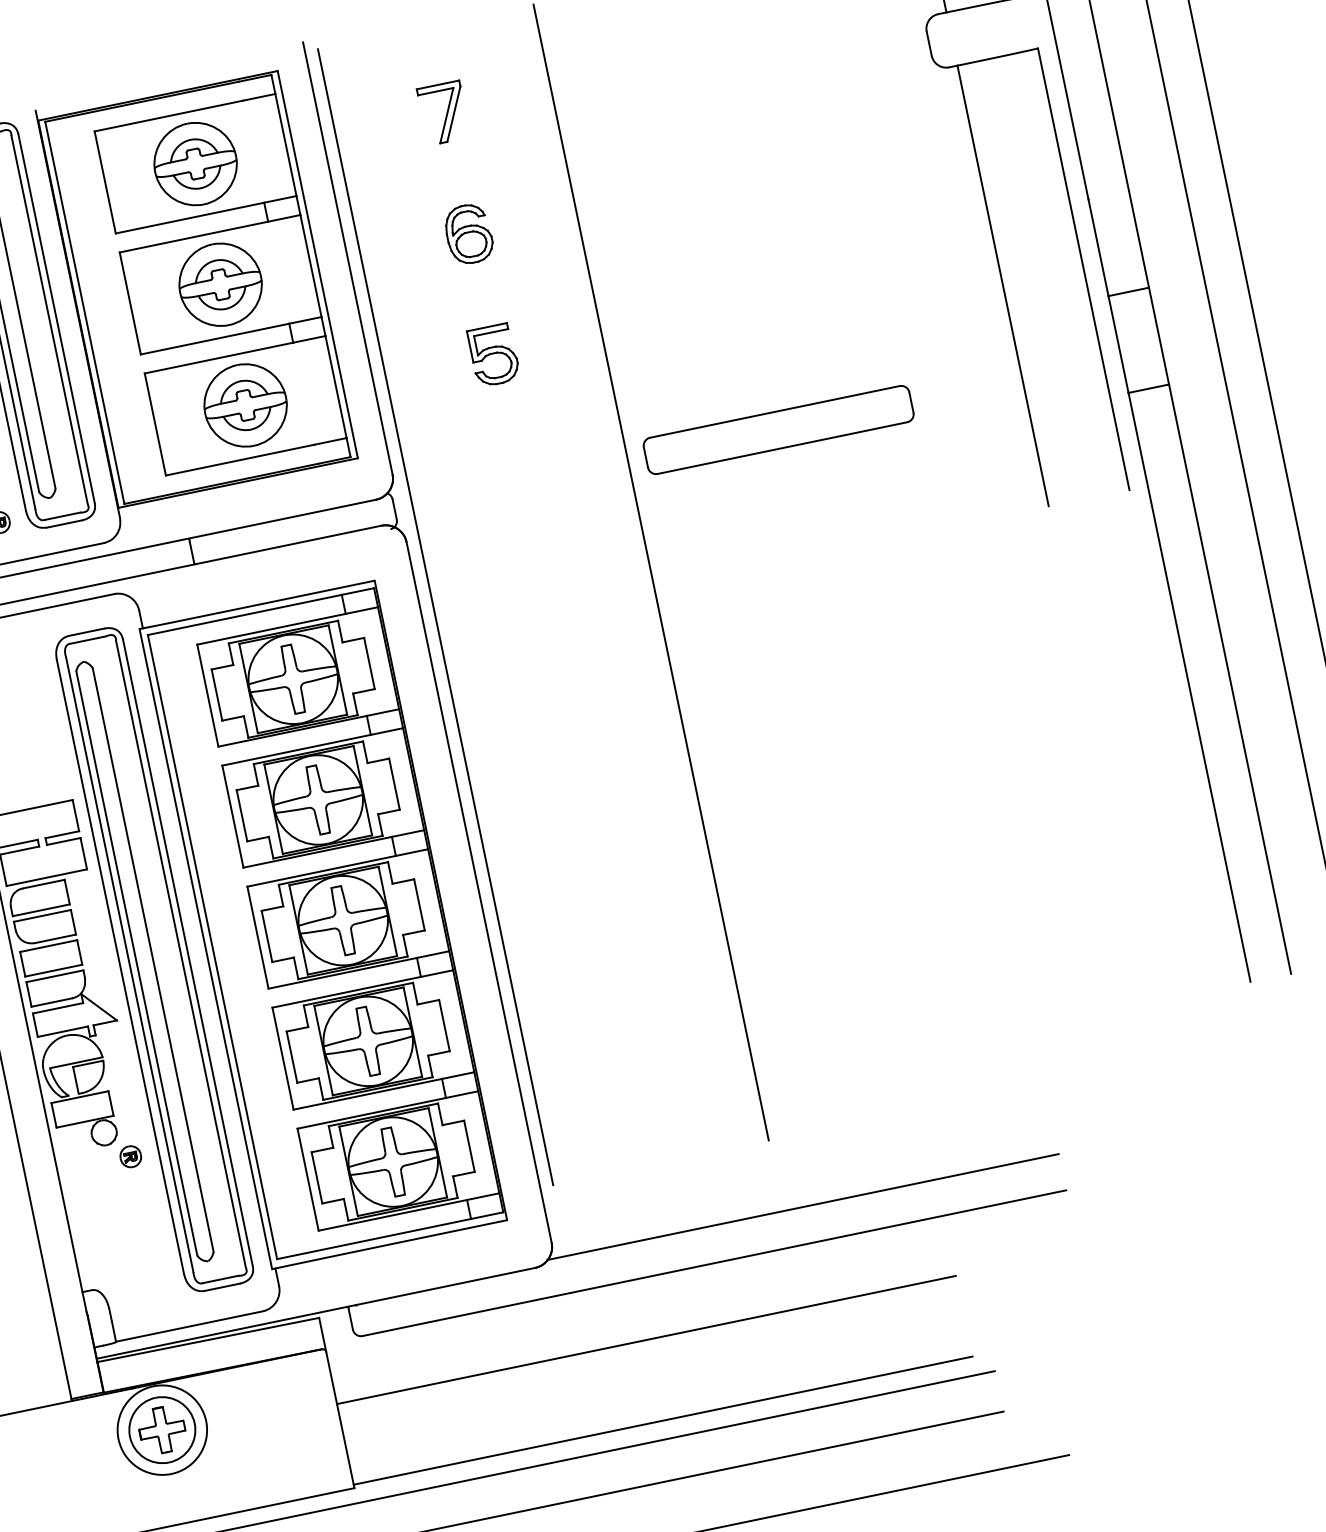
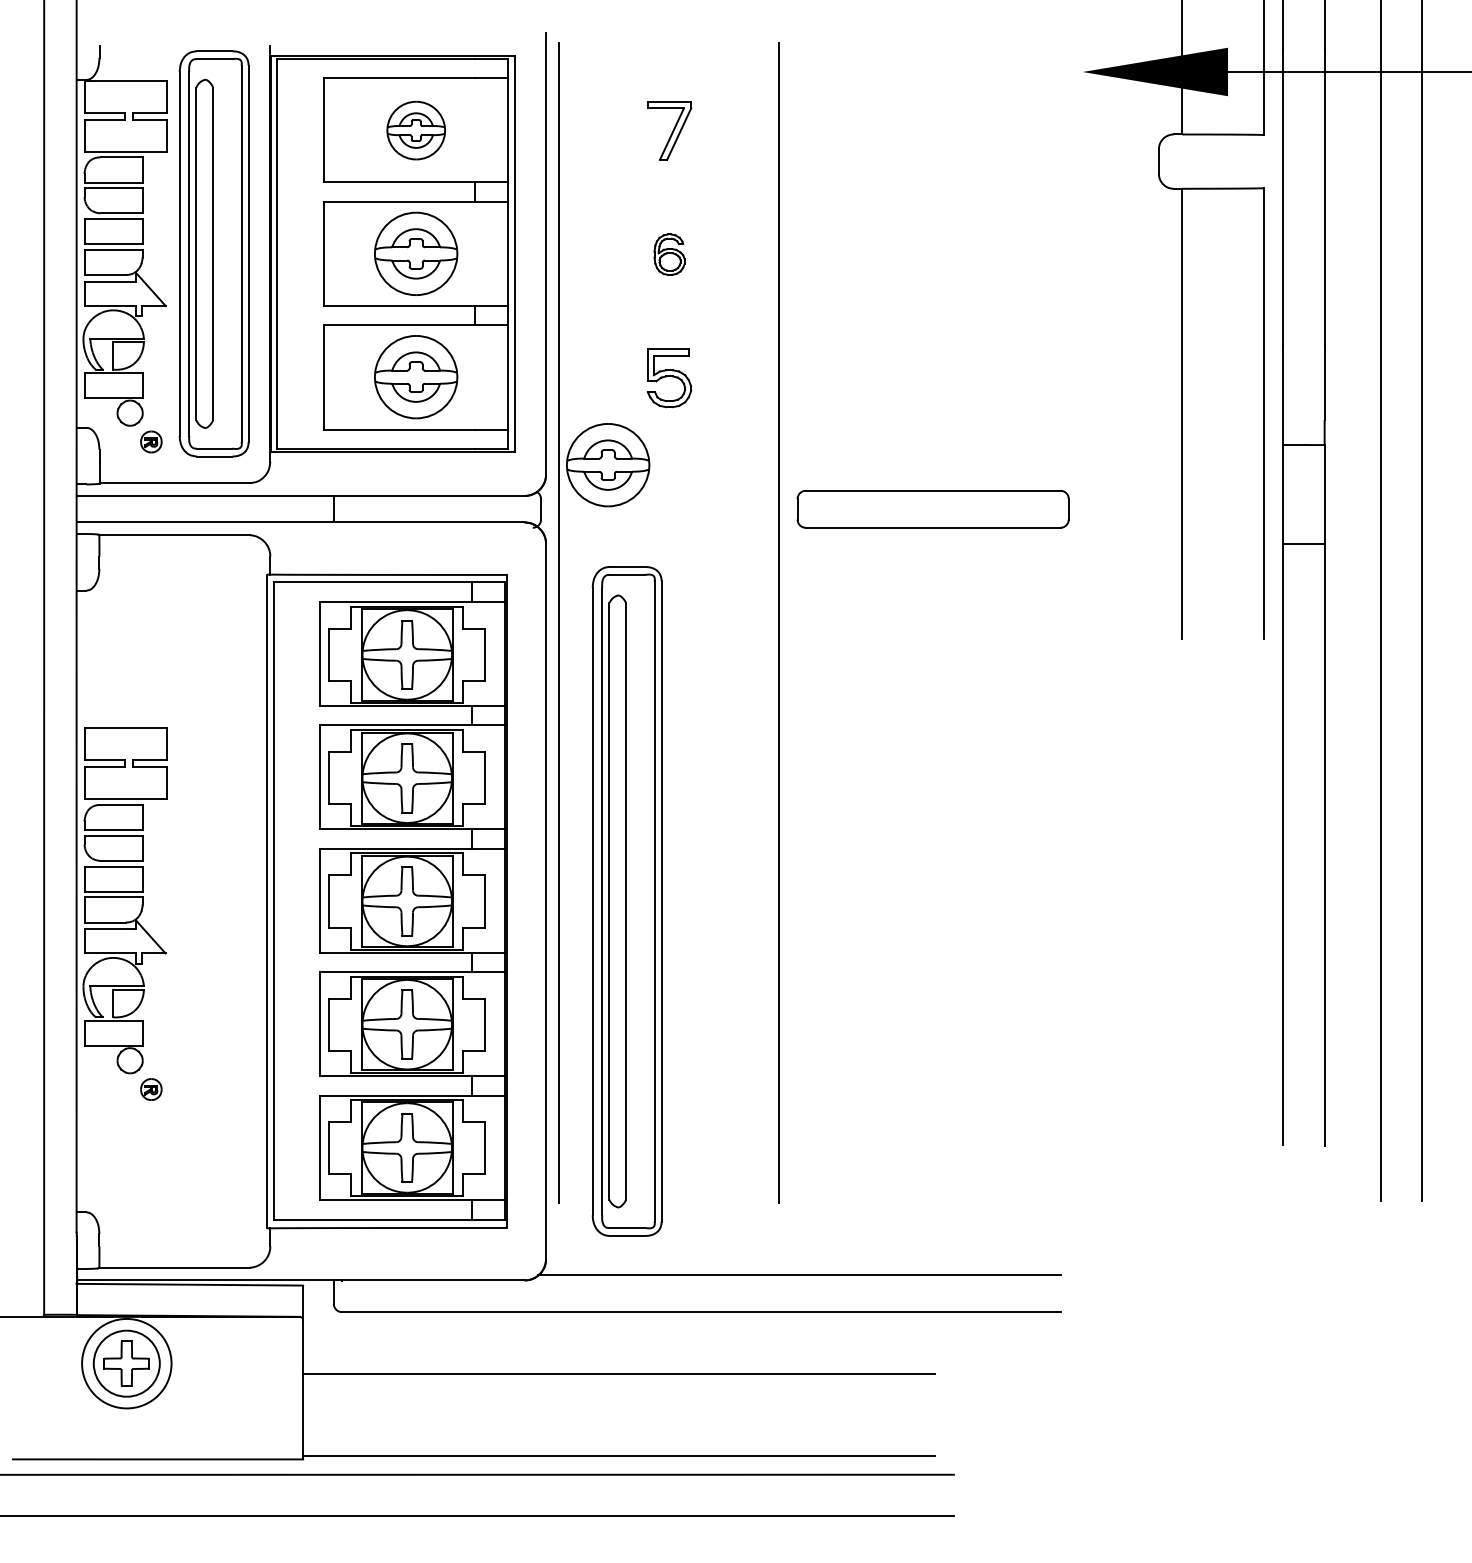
part: (195, 163) -> (416, 130), size x0.7
part: (468, 233) -> (669, 254), size x0.7
part: (451, 452) -> (608, 465), added
part: (153, 959) -> (626, 901), moved

